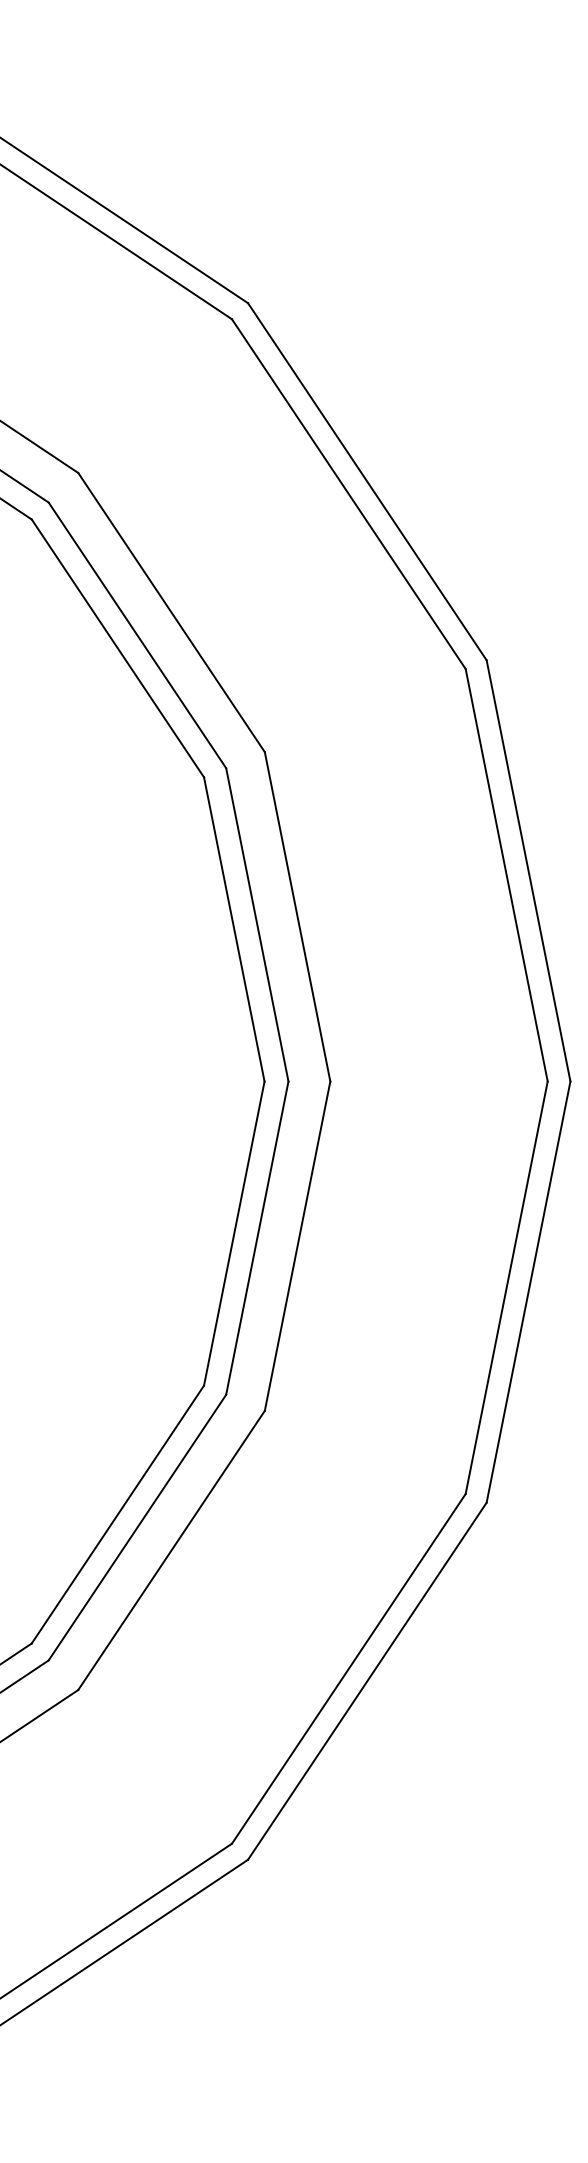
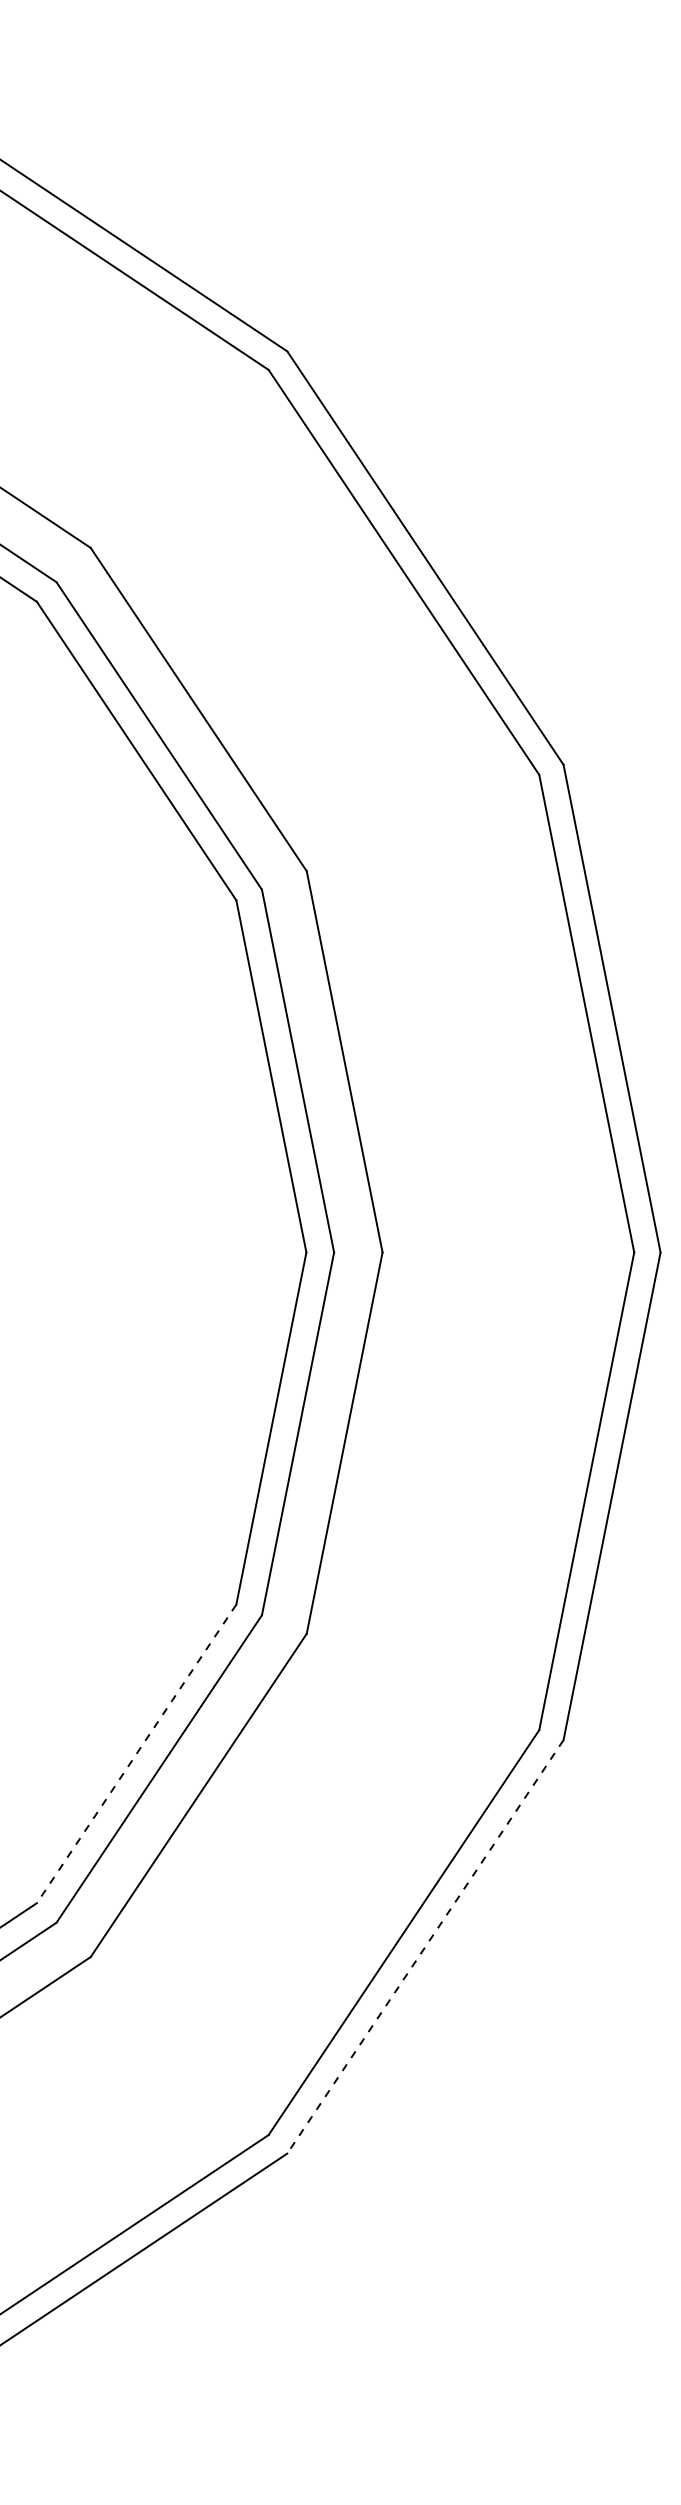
line: (117, 1514) -> (136, 1753), solid -> dashed
line: (367, 1680) -> (425, 1946), solid -> dashed

